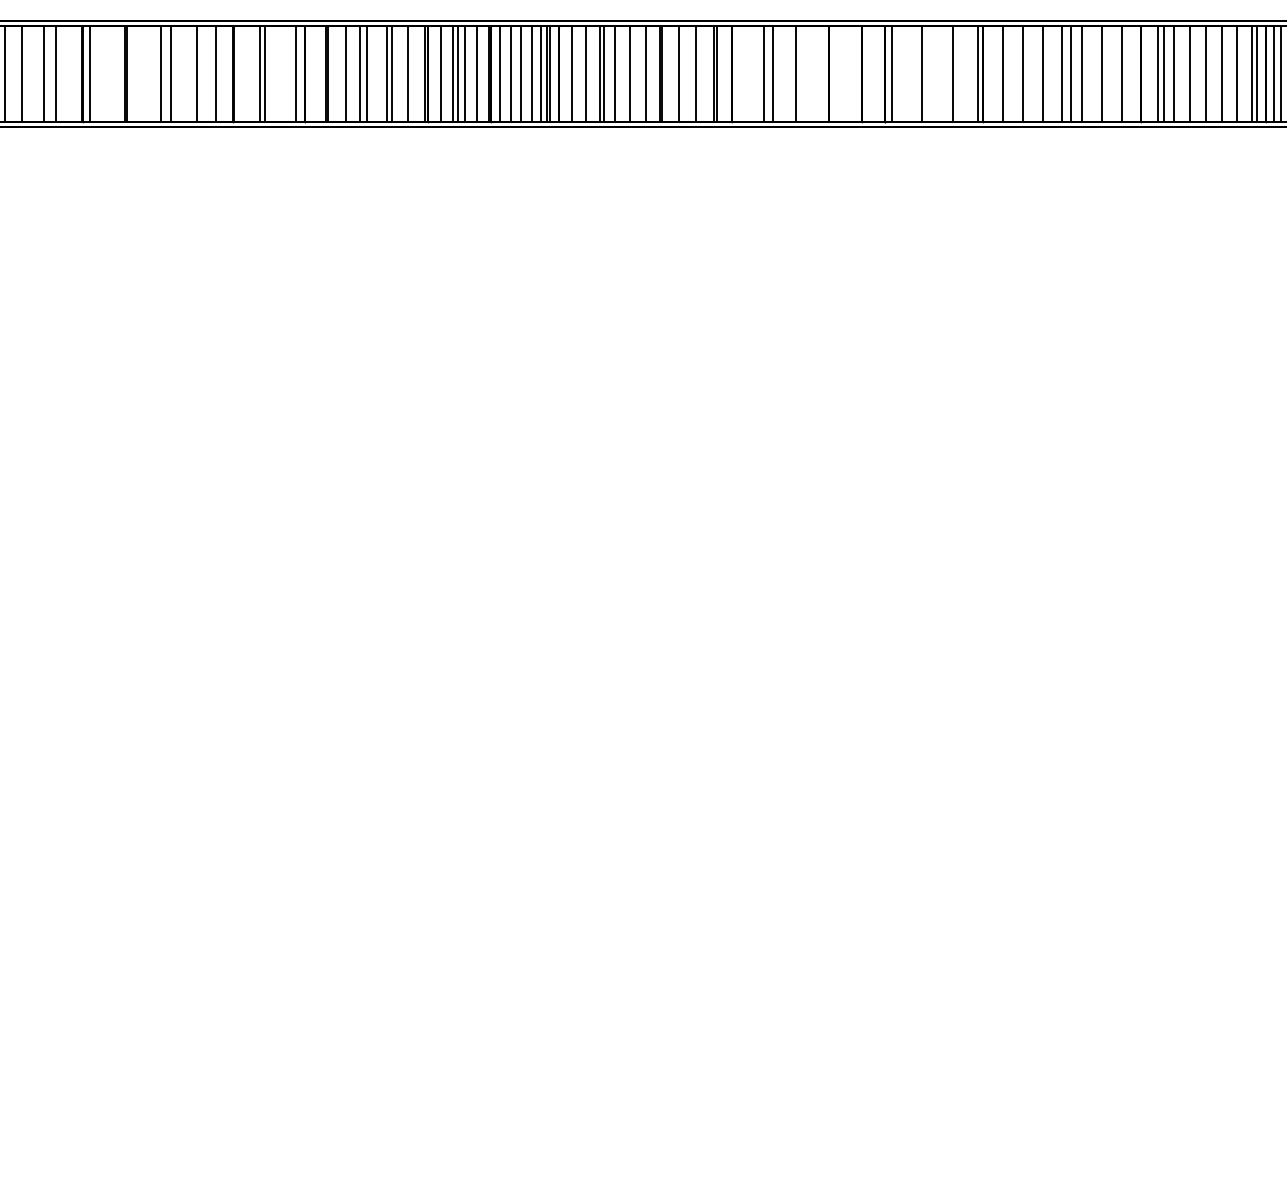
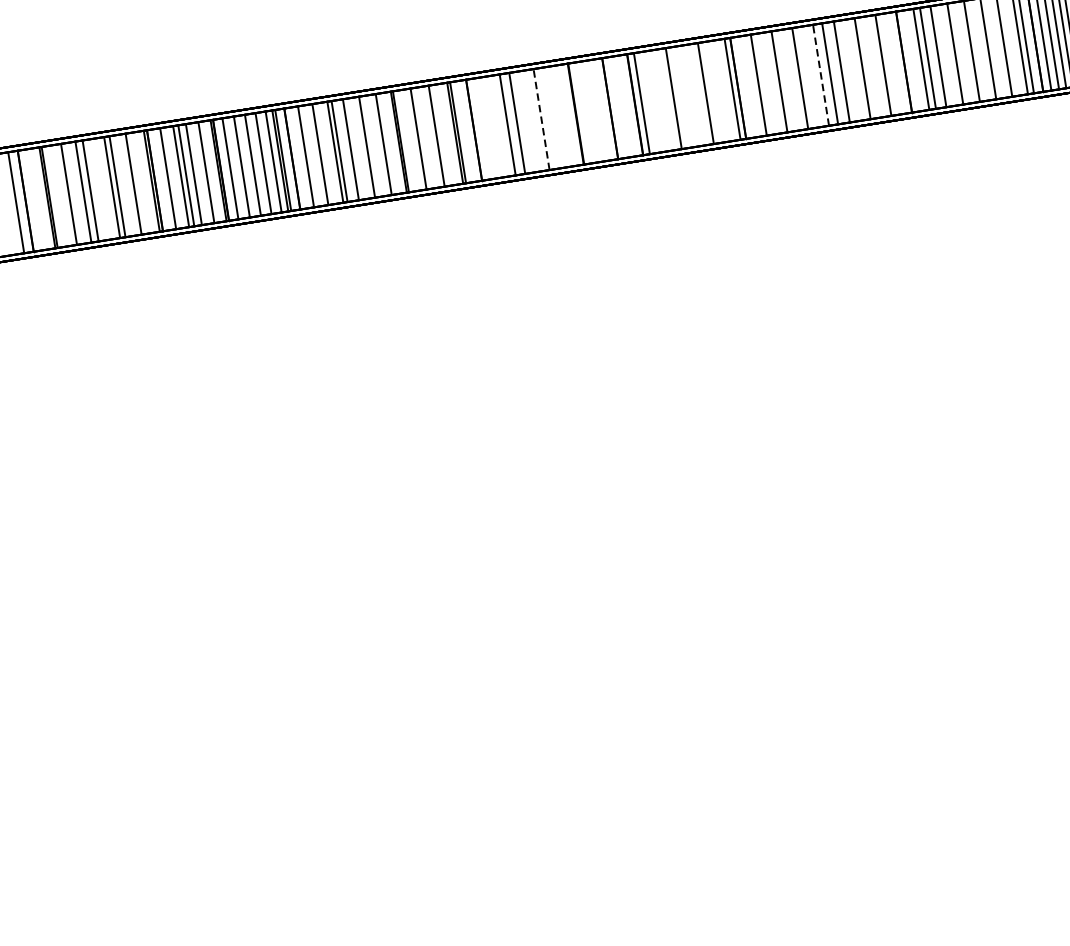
line: (796, 73) -> (541, 119), solid -> dashed
line: (1062, 73) -> (821, 74), solid -> dashed

